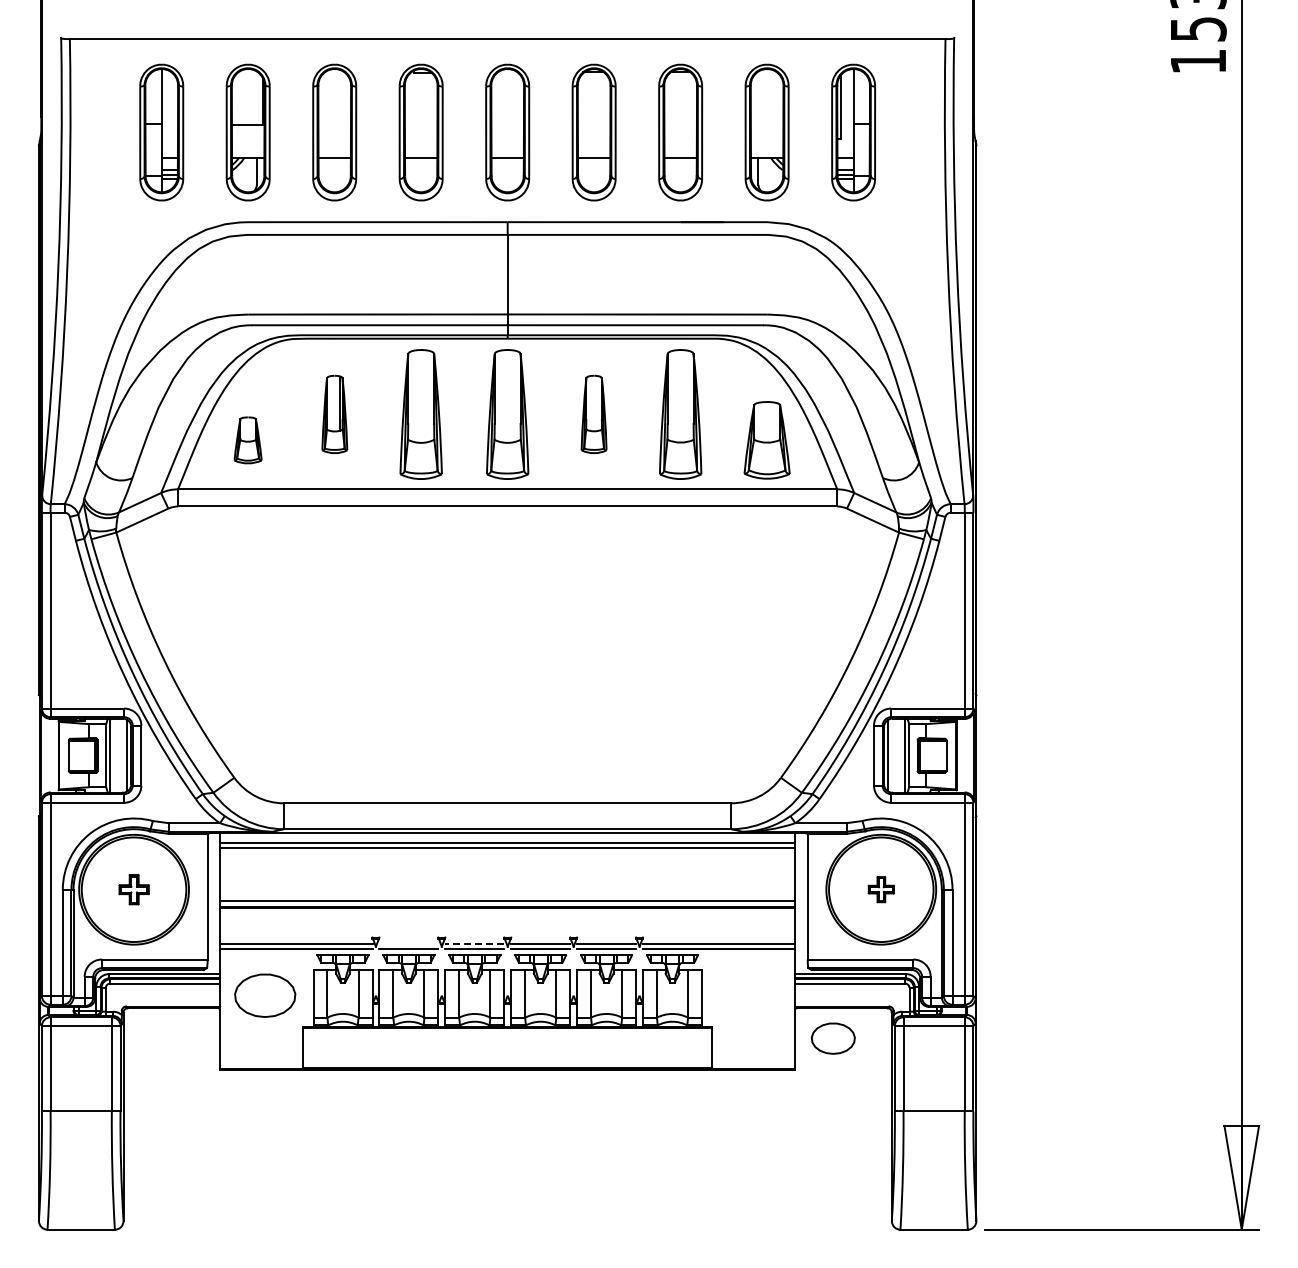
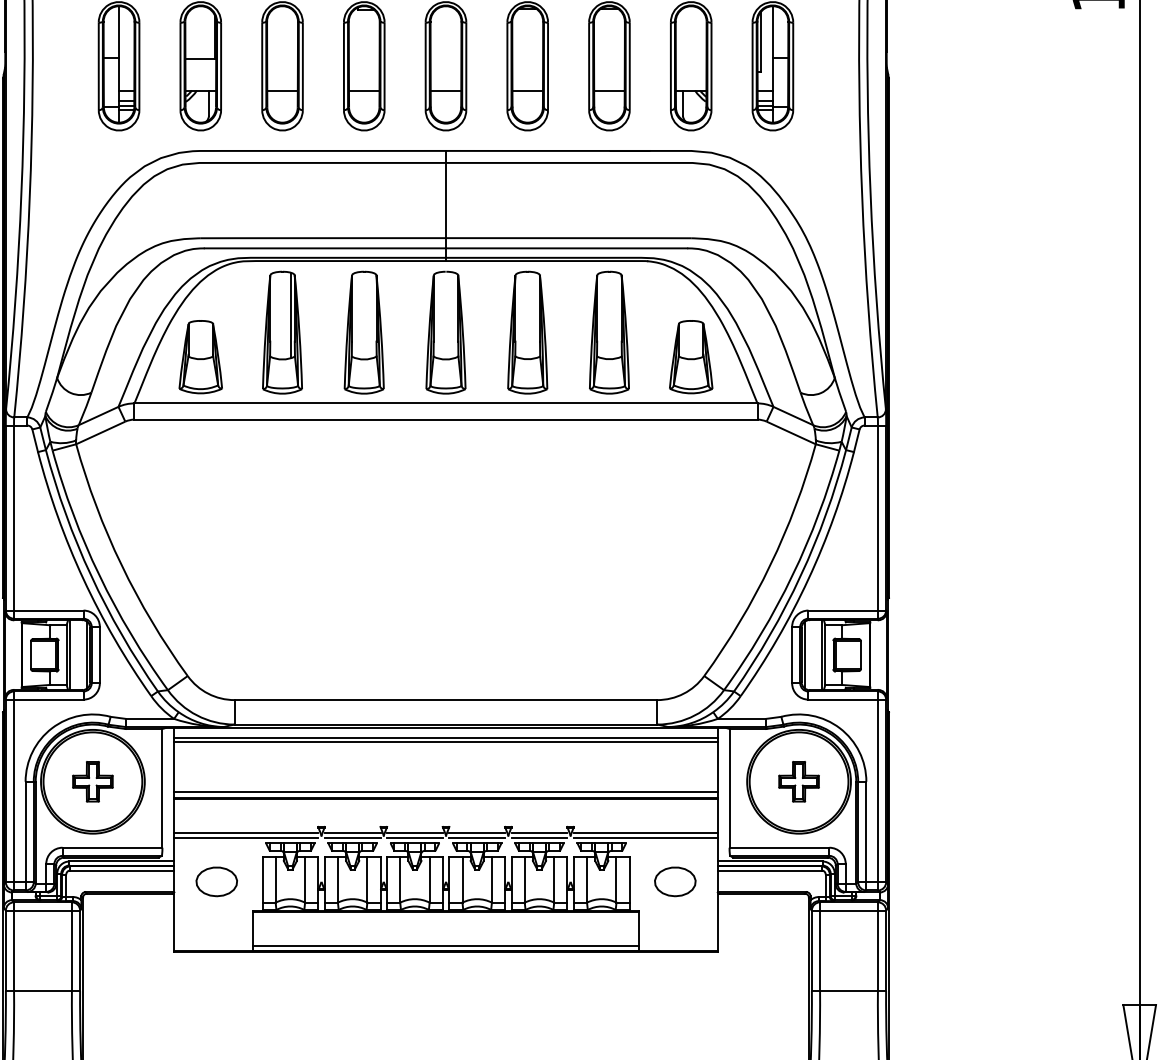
part: (334, 414) -> (282, 332), size x1.67
part: (593, 414) -> (527, 332), size x1.67
part: (247, 440) -> (200, 357), size x1.67
part: (134, 889) -> (93, 781), size x1.43
part: (881, 889) -> (799, 781), size x1.67
line: (408, 944) -> (352, 833), added
line: (474, 944) -> (414, 833), dashed -> solid
part: (264, 995) -> (216, 881), size x0.71
part: (832, 1038) -> (674, 881), moved
line: (507, 1063) -> (445, 945), added

